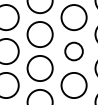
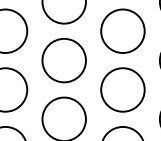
circle: (73, 51) -> (121, 89), size x1.43

